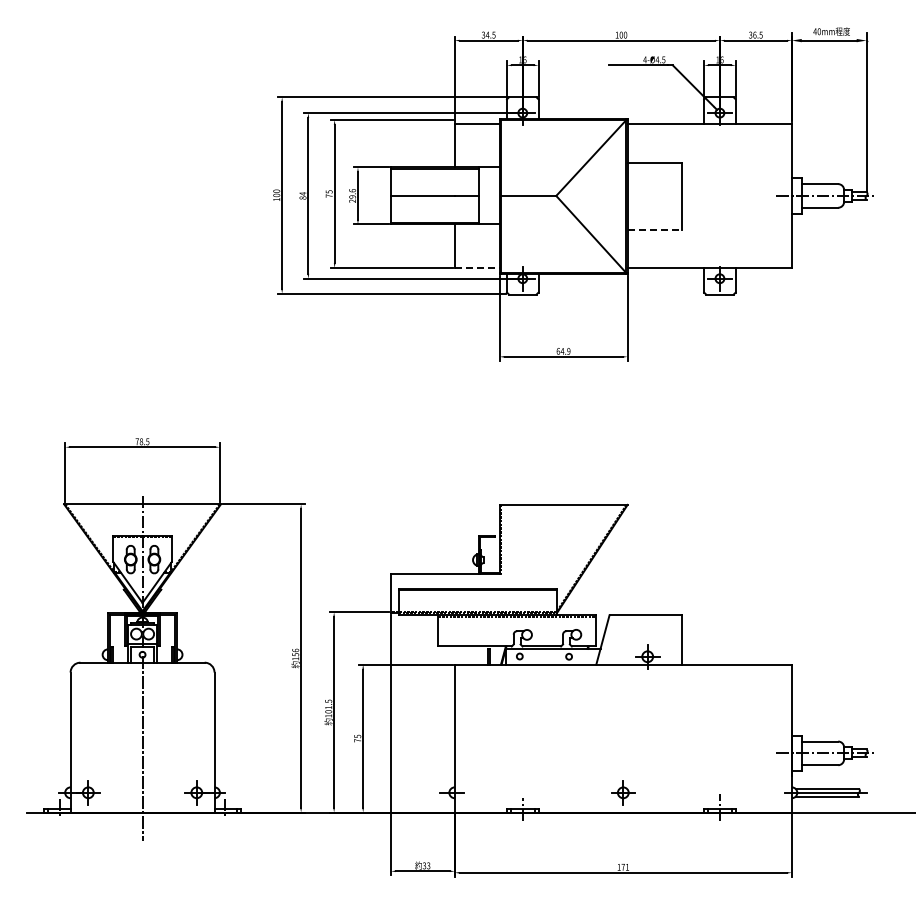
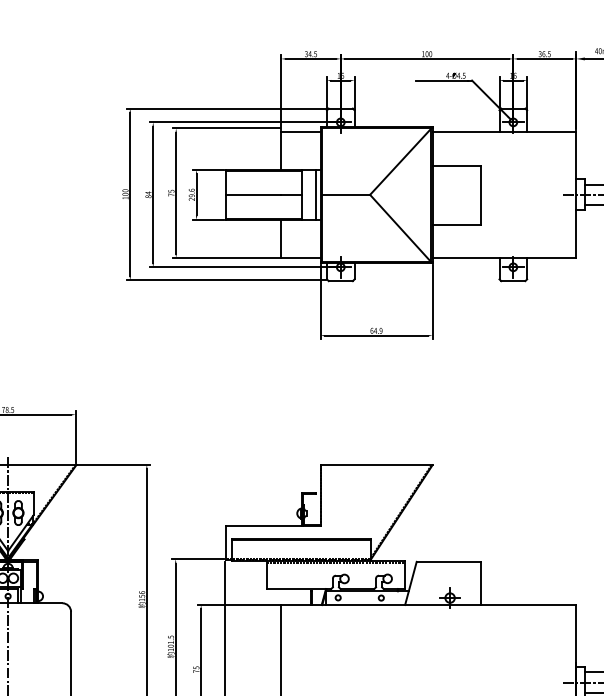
line: (494, 195) -> (316, 194), added
line: (655, 230) -> (456, 225), dashed -> solid
line: (477, 267) -> (301, 257), dashed -> solid

